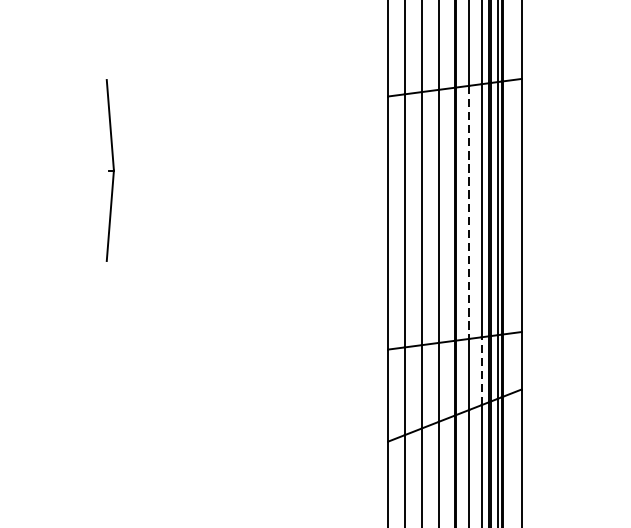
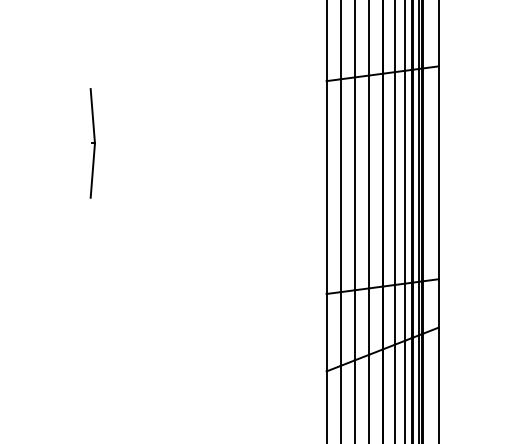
part: (109, 170) -> (92, 143), size x0.71
line: (468, 213) -> (394, 179), dashed -> solid
line: (481, 371) -> (405, 312), dashed -> solid

